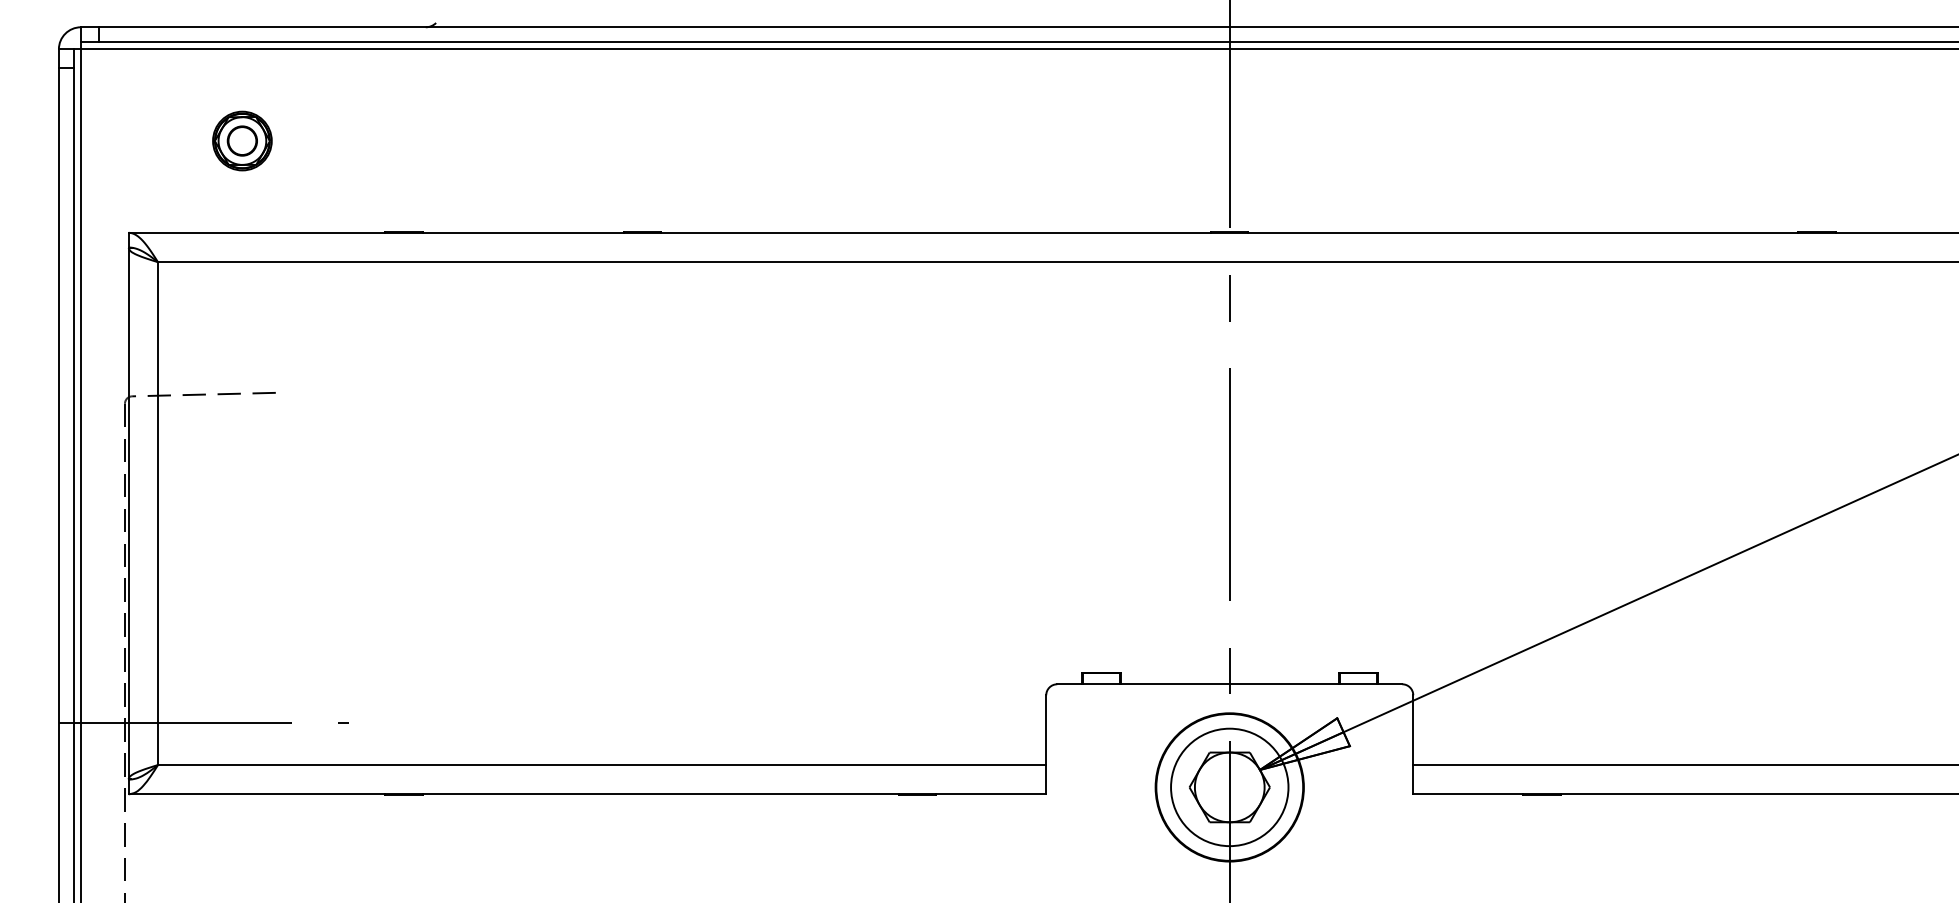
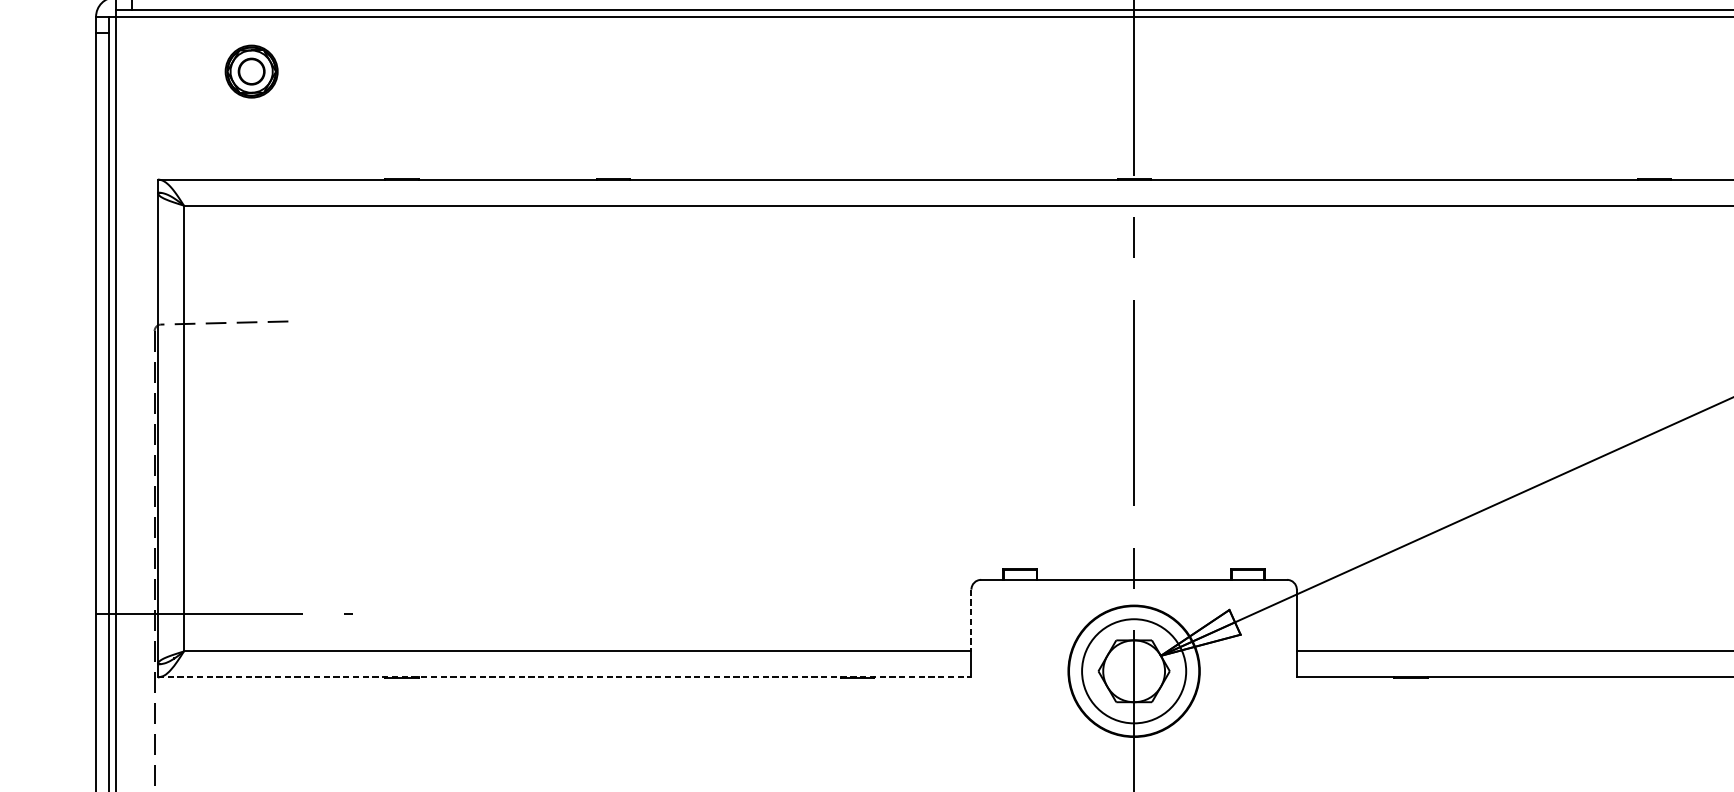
part: (242, 140) -> (251, 71), moved
line: (1046, 730) -> (971, 620), solid -> dashed
line: (587, 794) -> (564, 677), solid -> dashed

